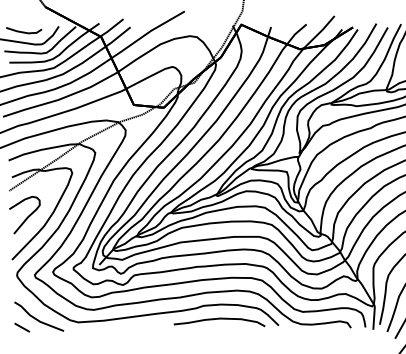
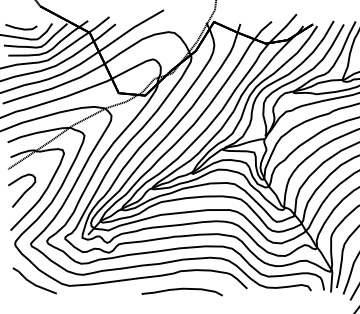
curve: (219, 319) -> (182, 289), moved
line: (22, 327) -> (19, 290), removed

